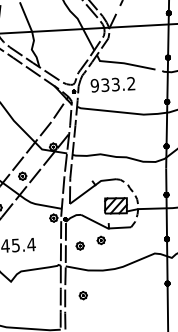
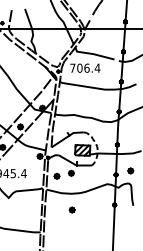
text: (113, 83) -> (85, 67), 933.2 -> 706.4
part: (82, 294) -> (71, 209), moved

